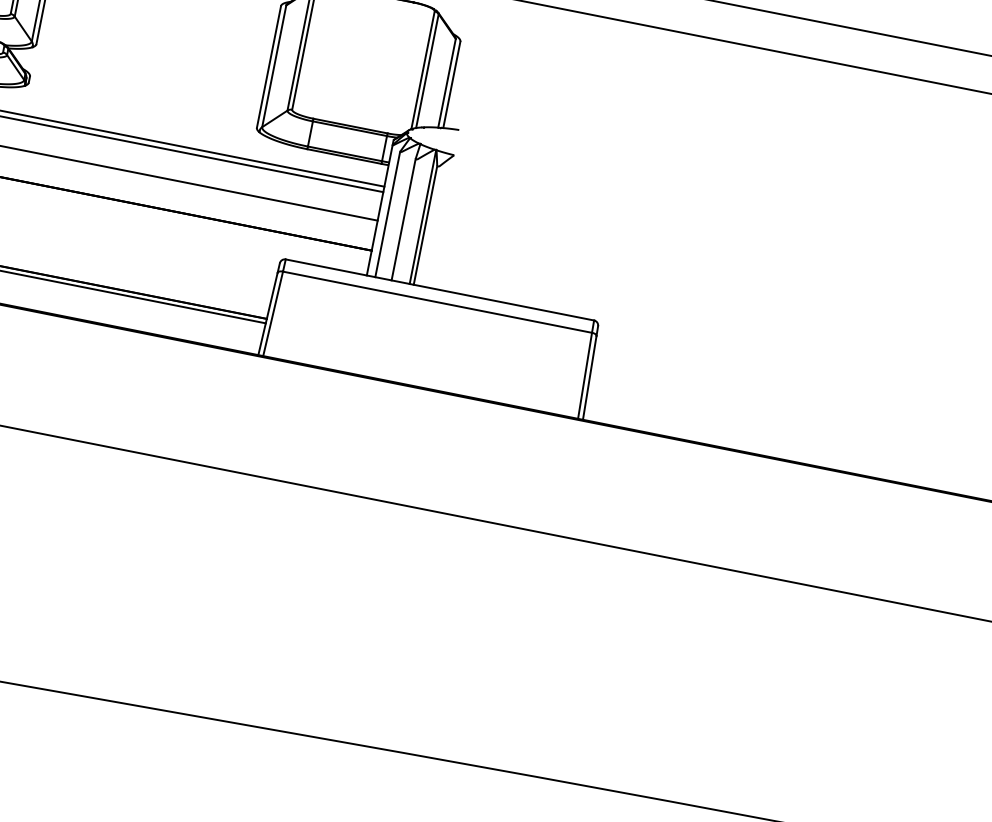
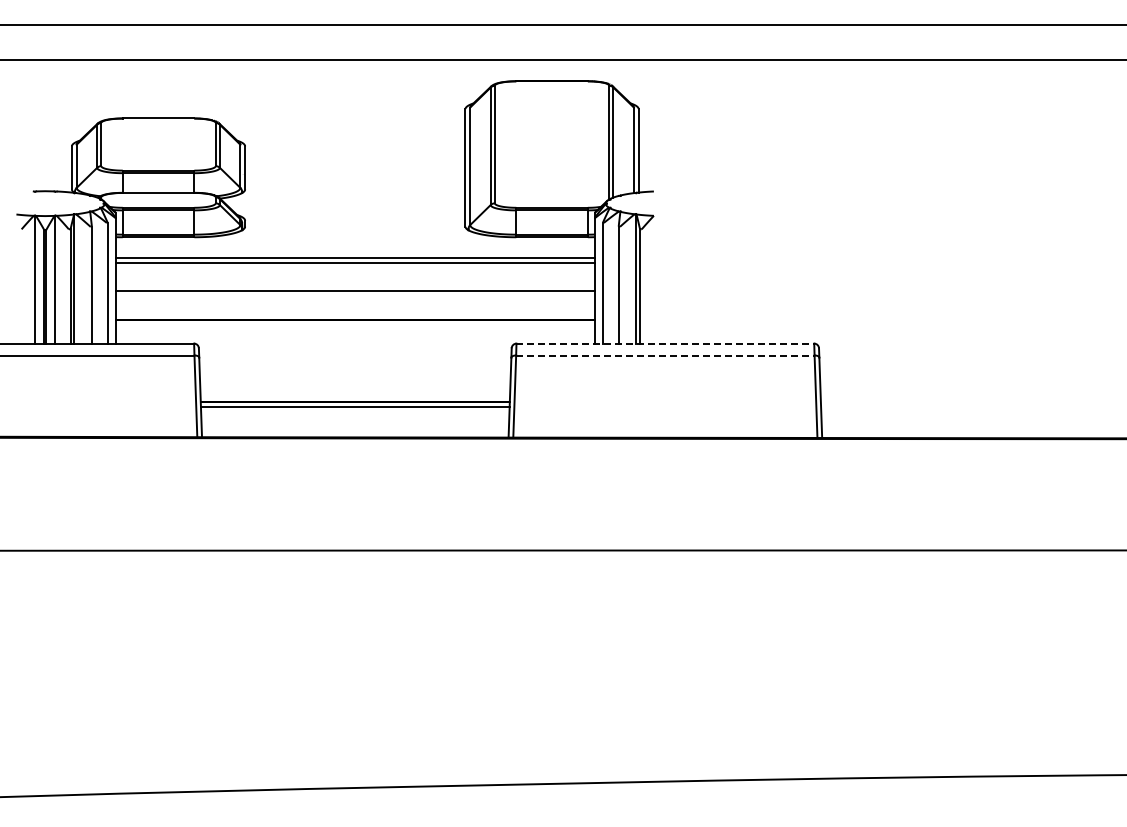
line: (440, 289) -> (665, 343), solid -> dashed
line: (437, 302) -> (665, 355), solid -> dashed

